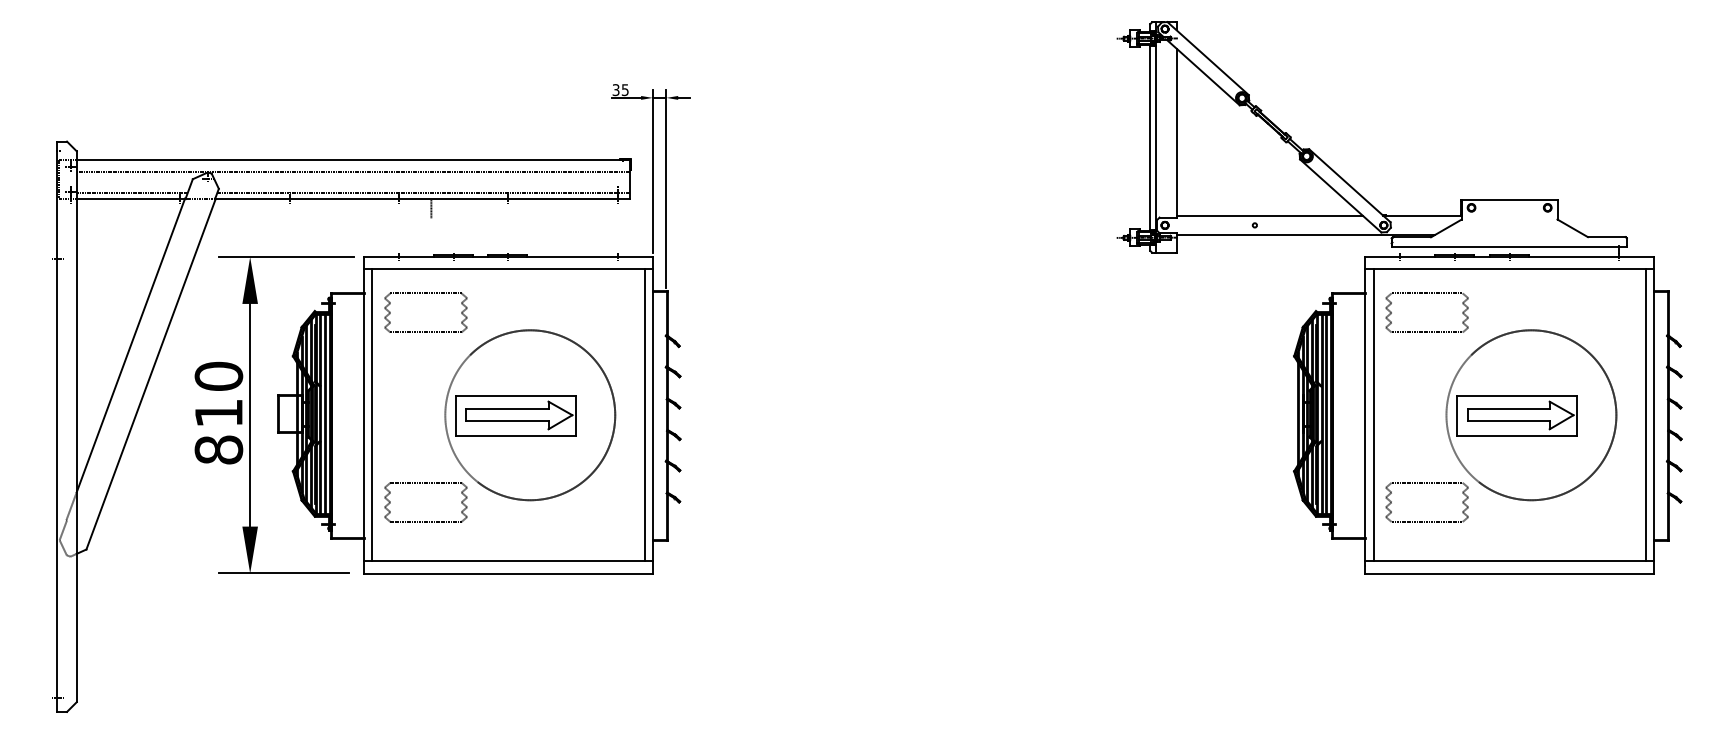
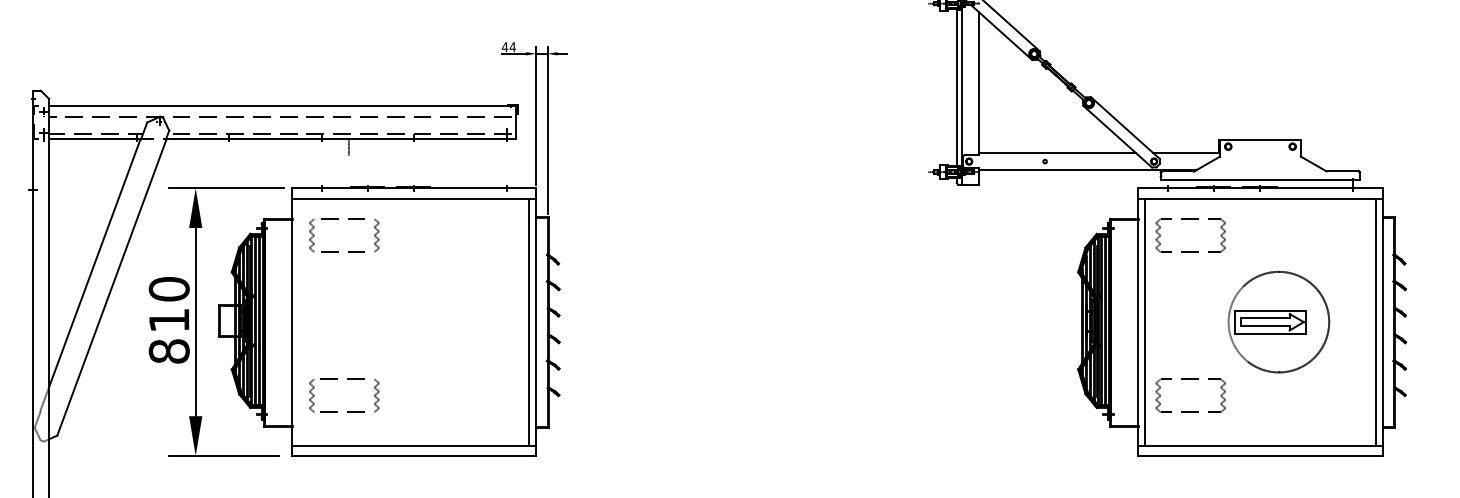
text: (620, 90) -> (508, 47), 35 -> 44
line: (372, 415) -> (299, 322), removed
part: (530, 415) -> (432, 322), removed
part: (1531, 415) -> (1278, 322), size x0.7

